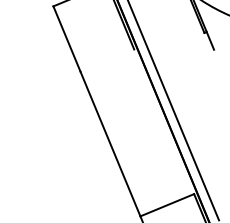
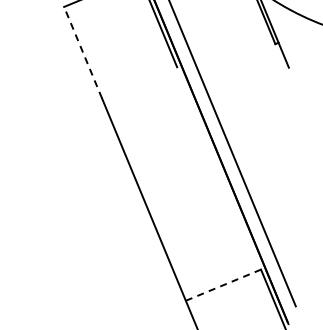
line: (66, 38) -> (82, 52), solid -> dashed
line: (167, 205) -> (223, 285), solid -> dashed

